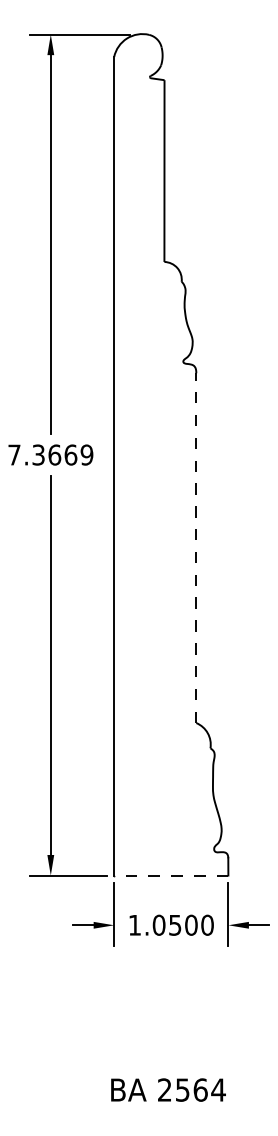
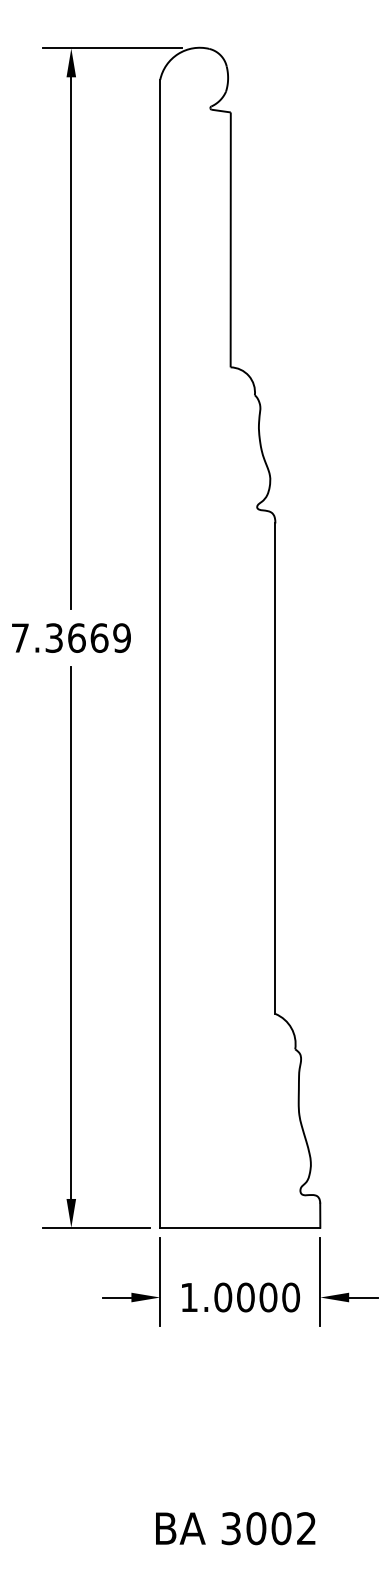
line: (196, 548) -> (275, 769), dashed -> solid
line: (170, 875) -> (239, 1227), dashed -> solid
text: (175, 924) -> (246, 1296), 1.0500 -> 1.0000
text: (191, 1089) -> (268, 1527), 2564 -> 3002

